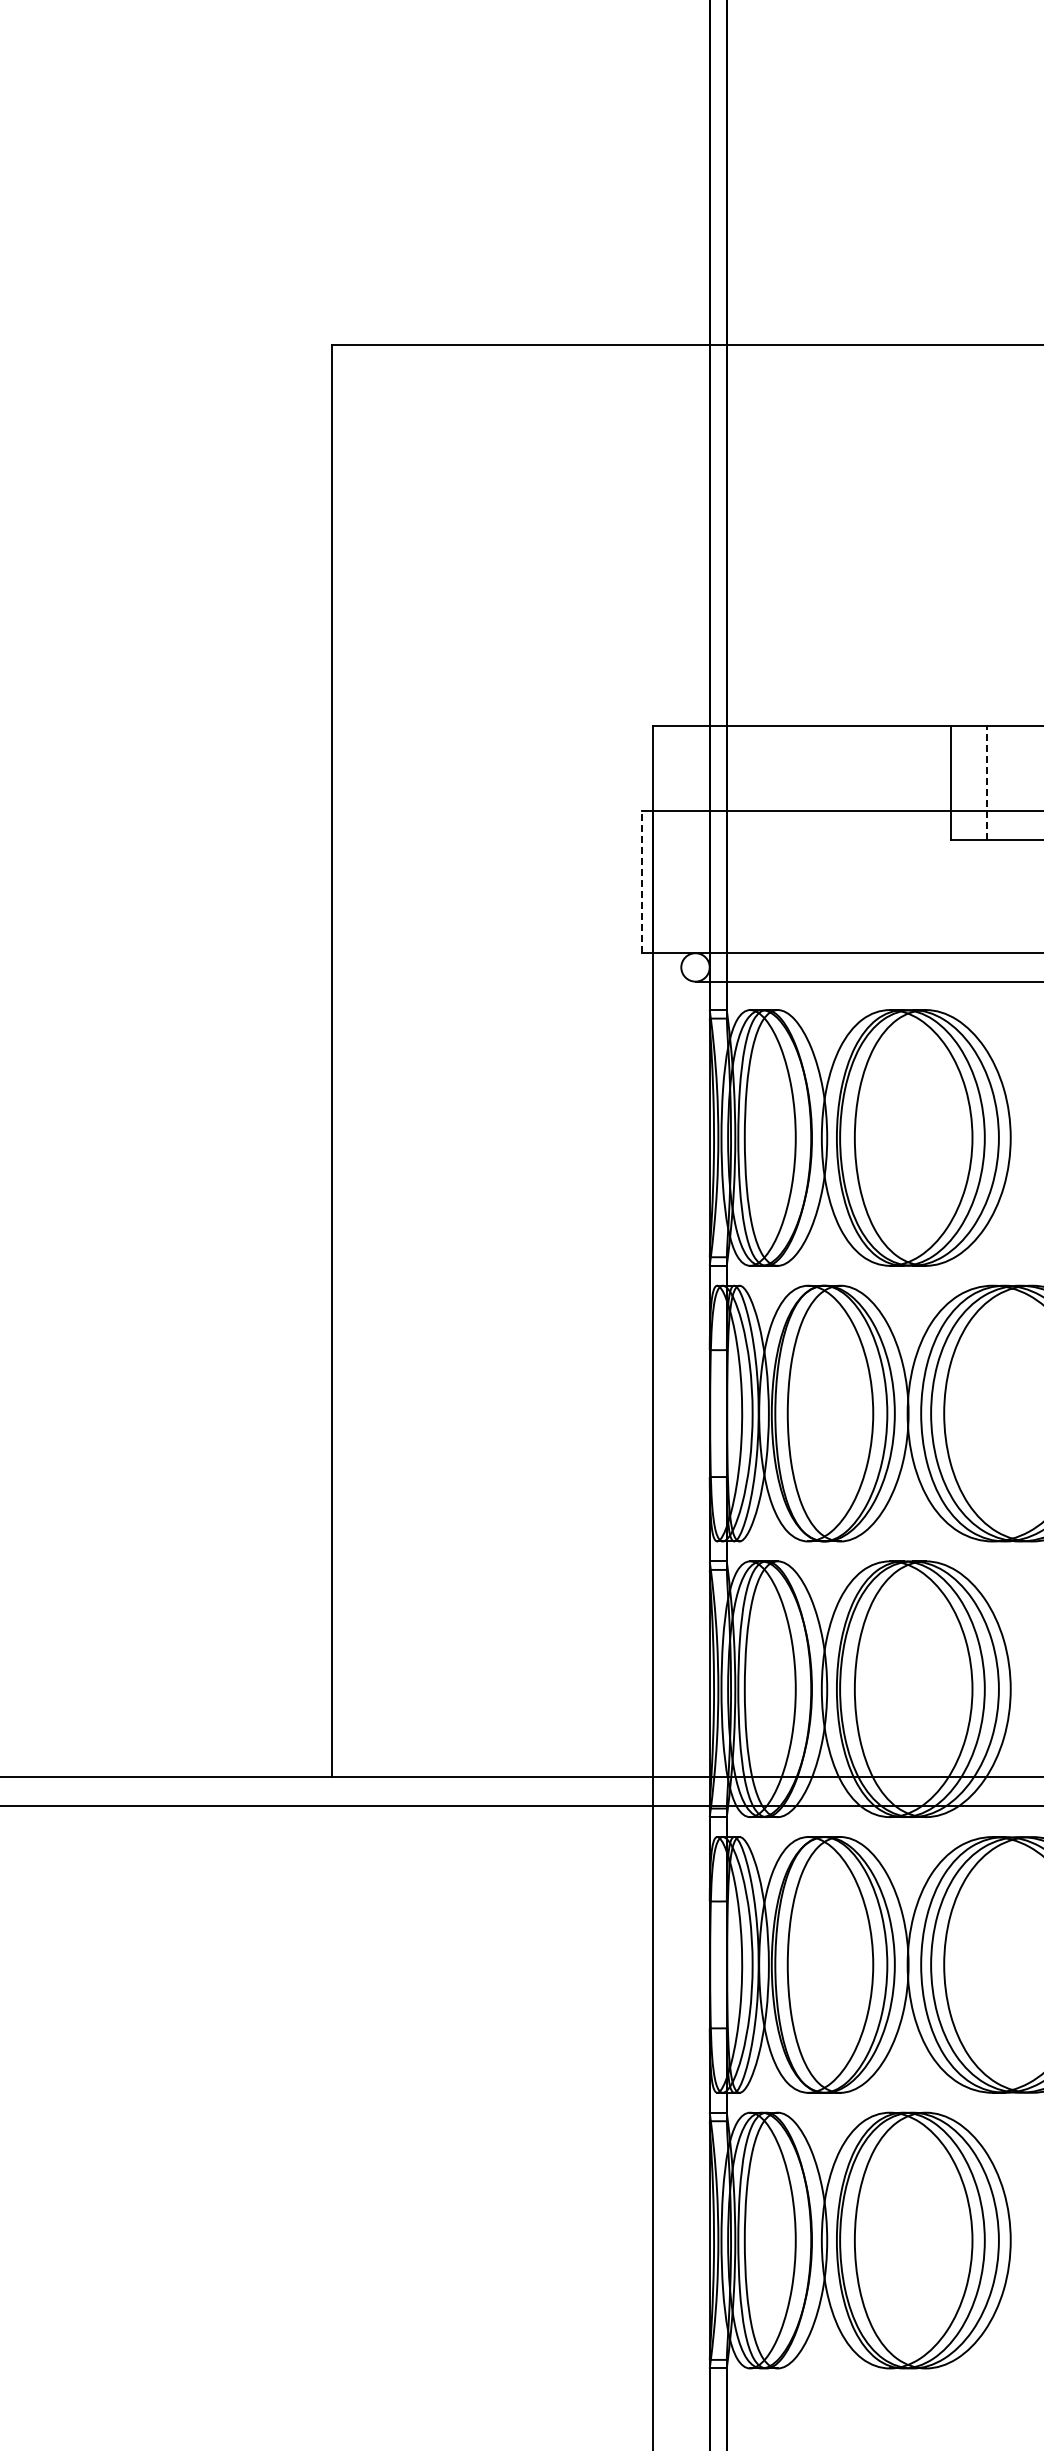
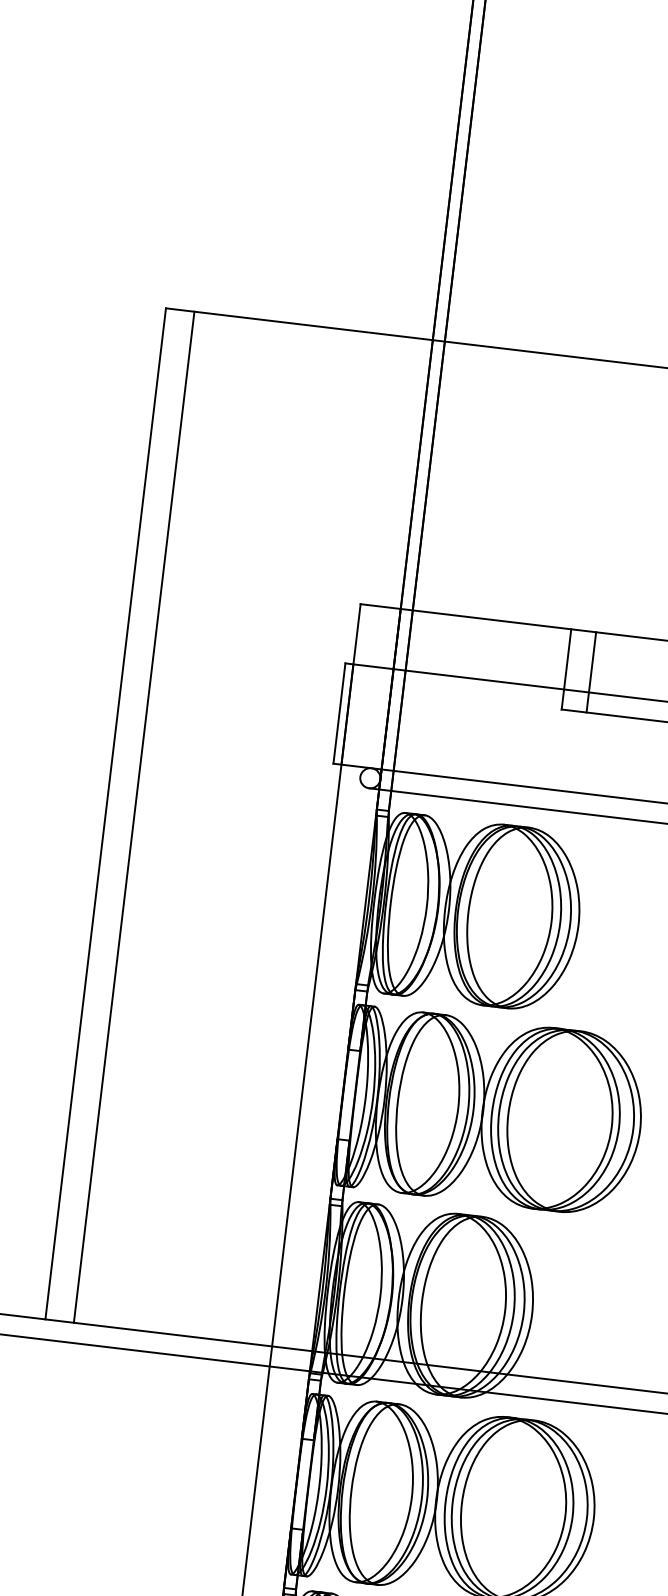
line: (986, 782) -> (591, 672), dashed -> solid
line: (641, 881) -> (339, 713), dashed -> solid
line: (372, 1061) -> (134, 817), added

